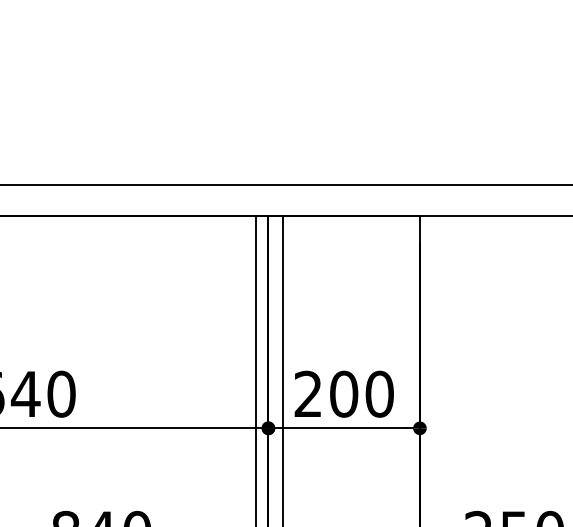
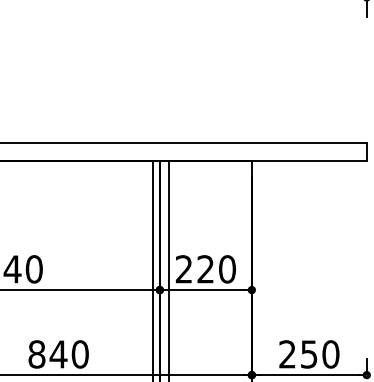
text: (343, 394) -> (205, 269), 200 -> 220

